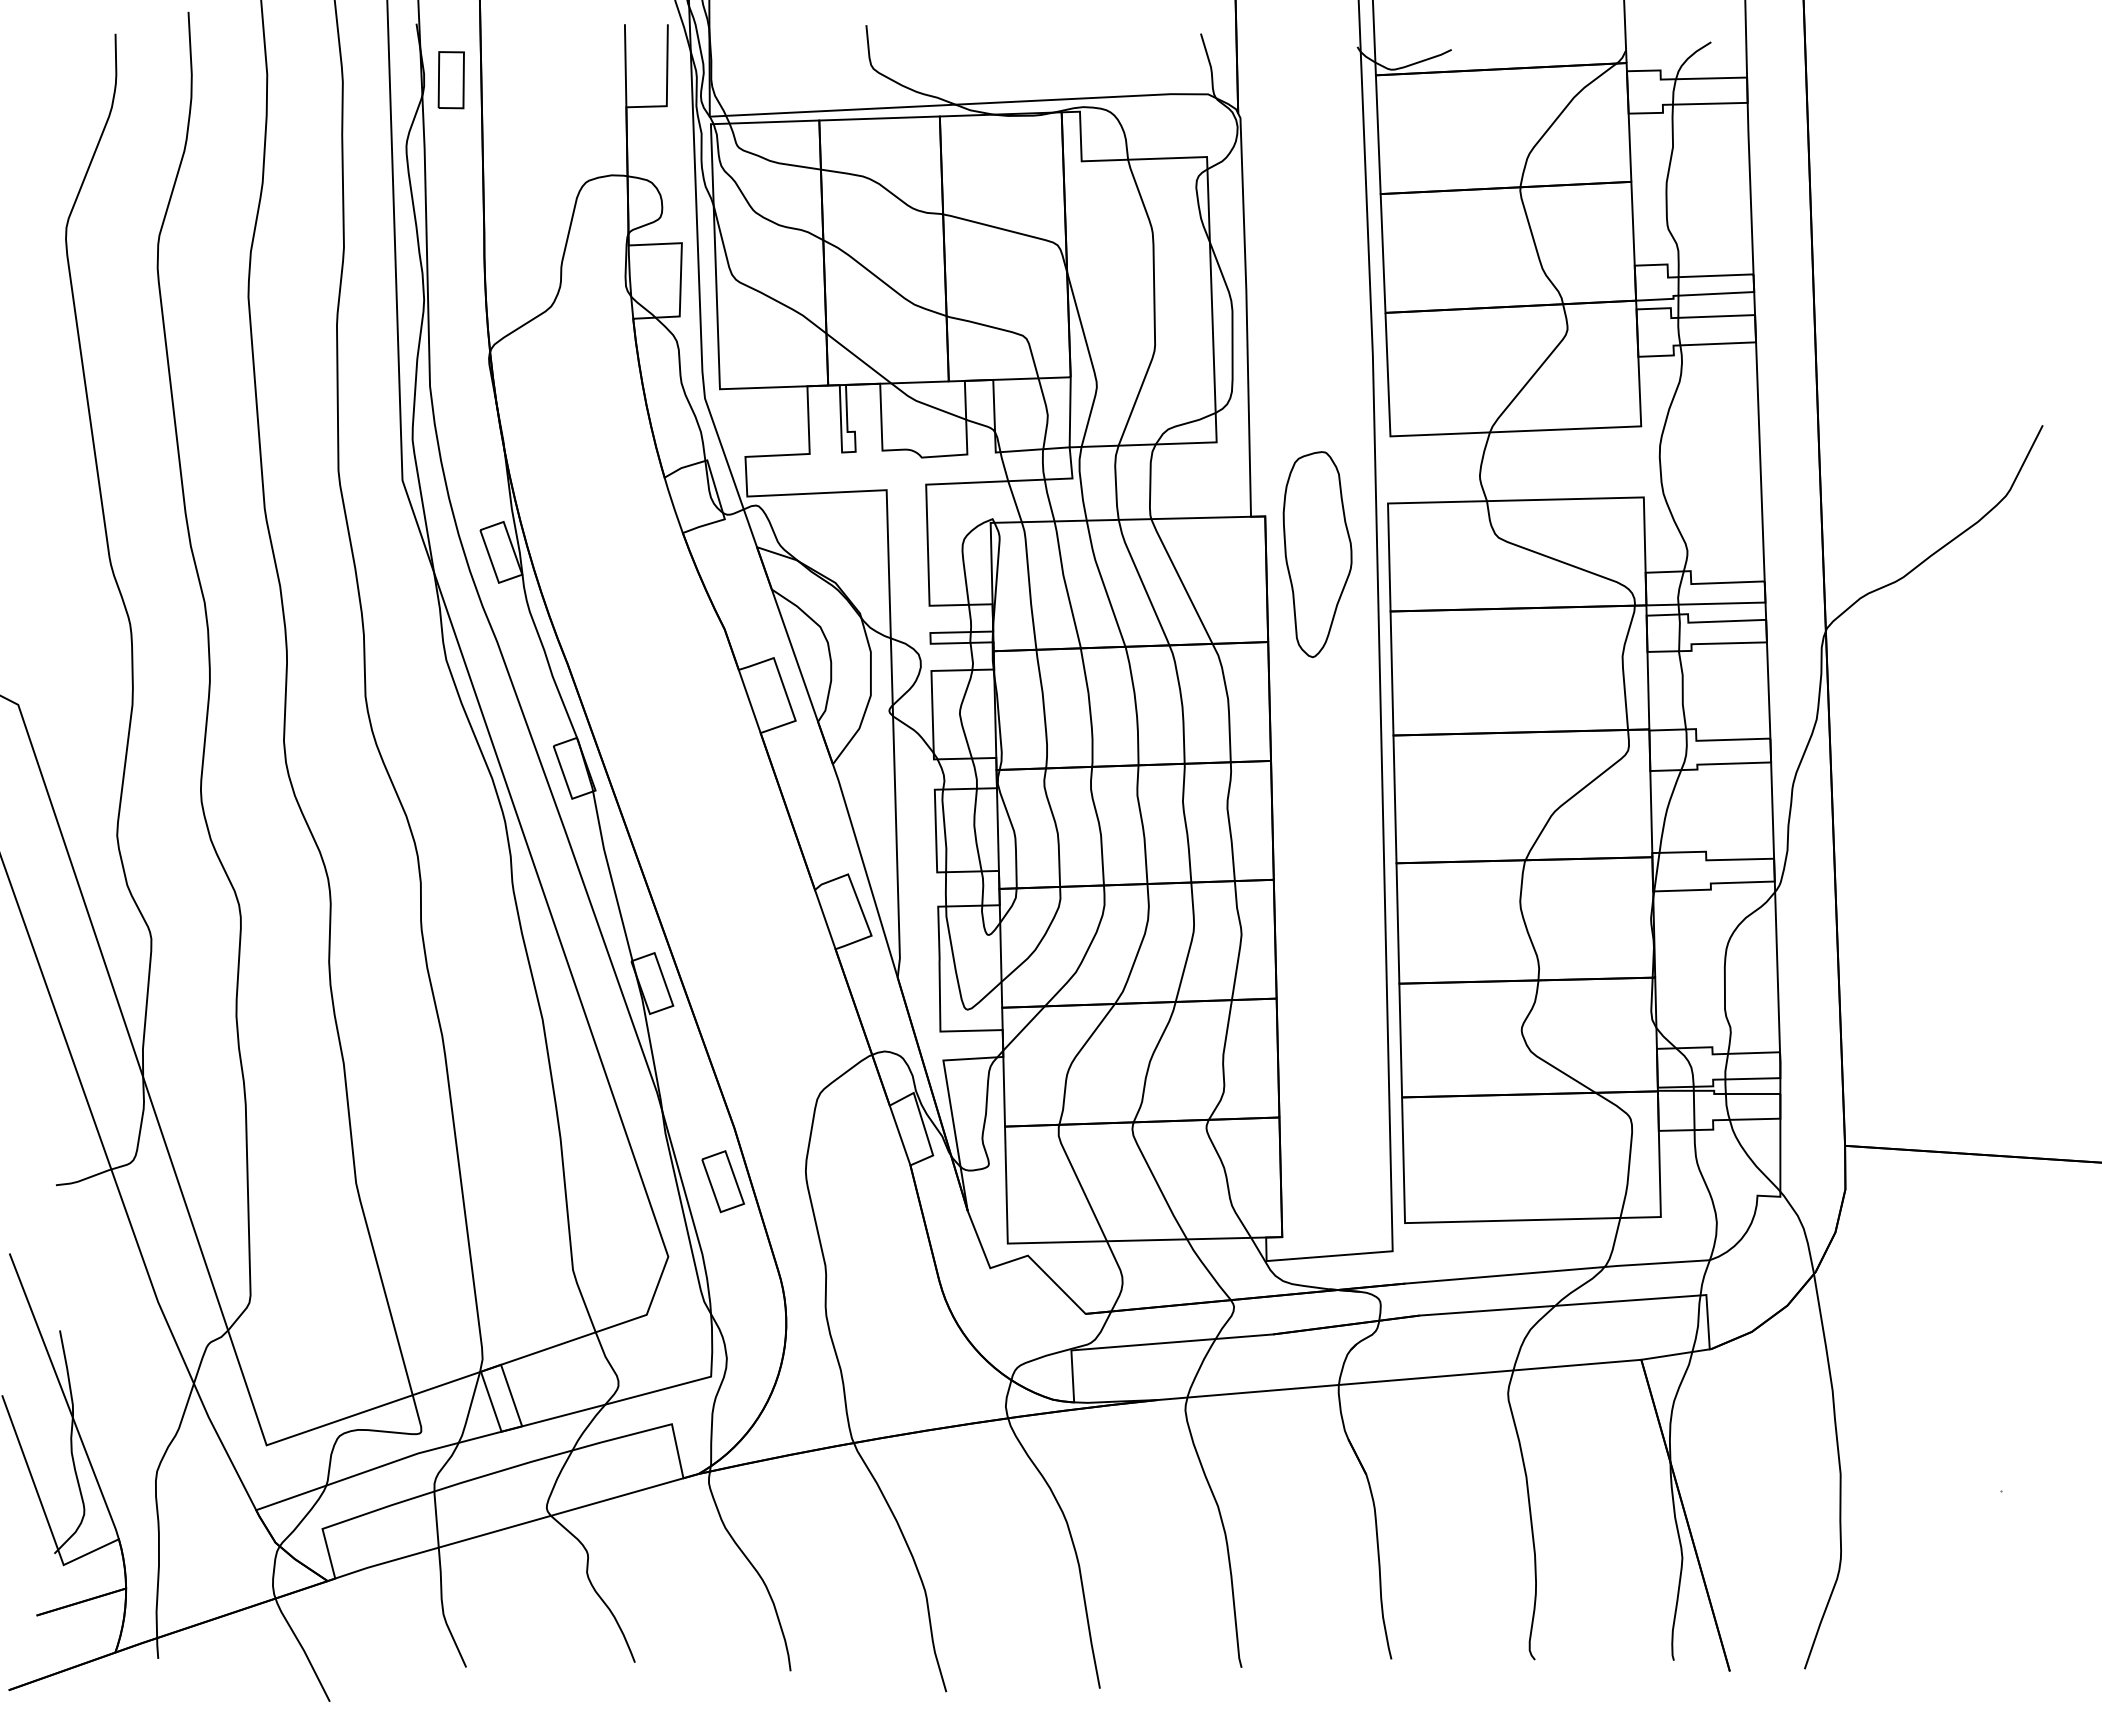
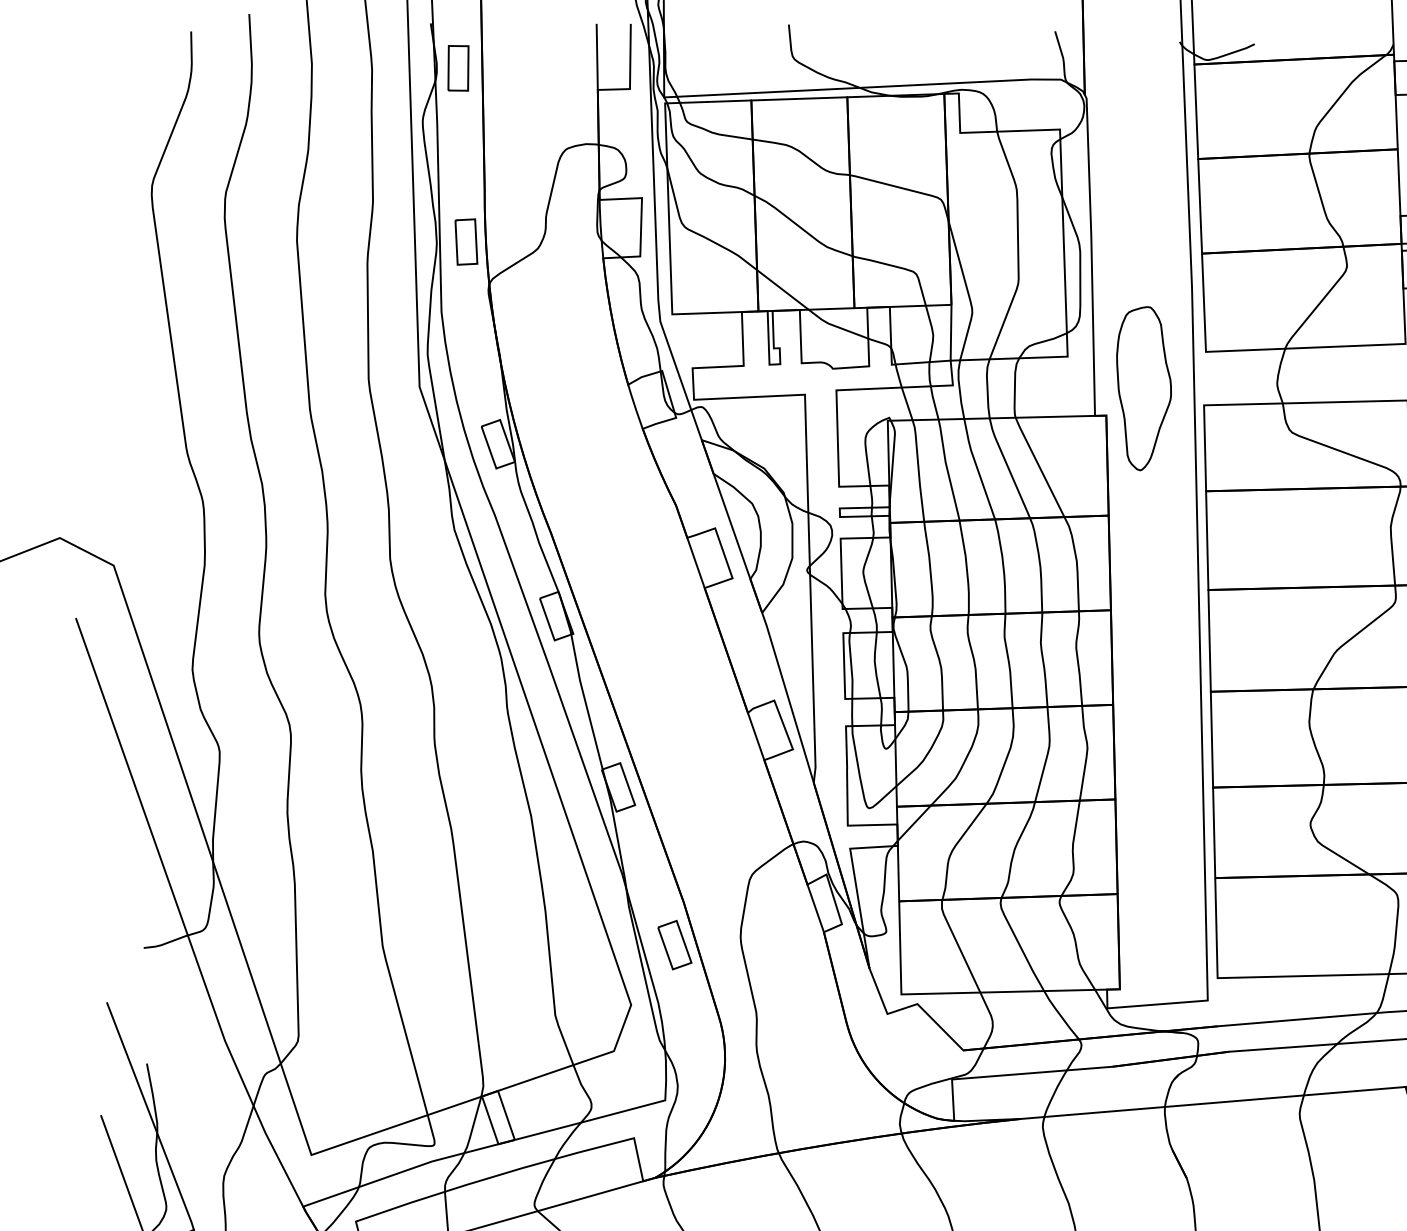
part: (460, 297) -> (465, 241), added
part: (1317, 554) -> (1143, 388), moved

